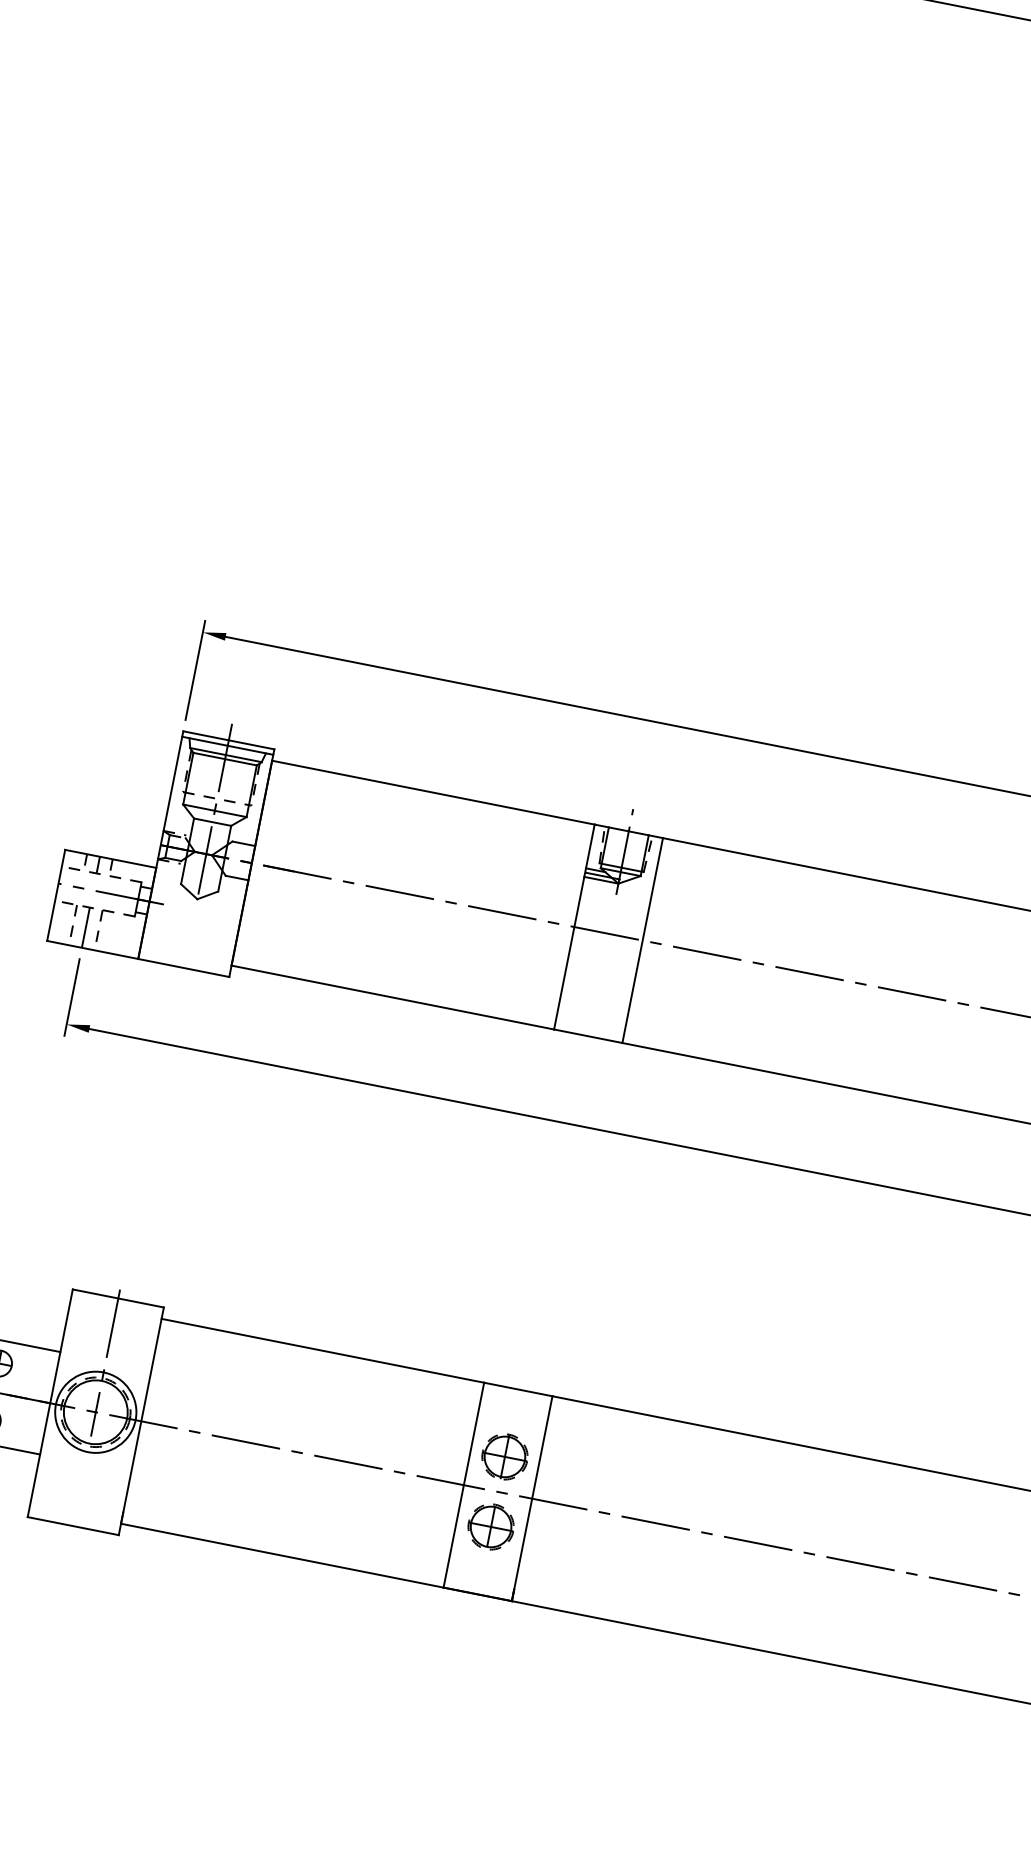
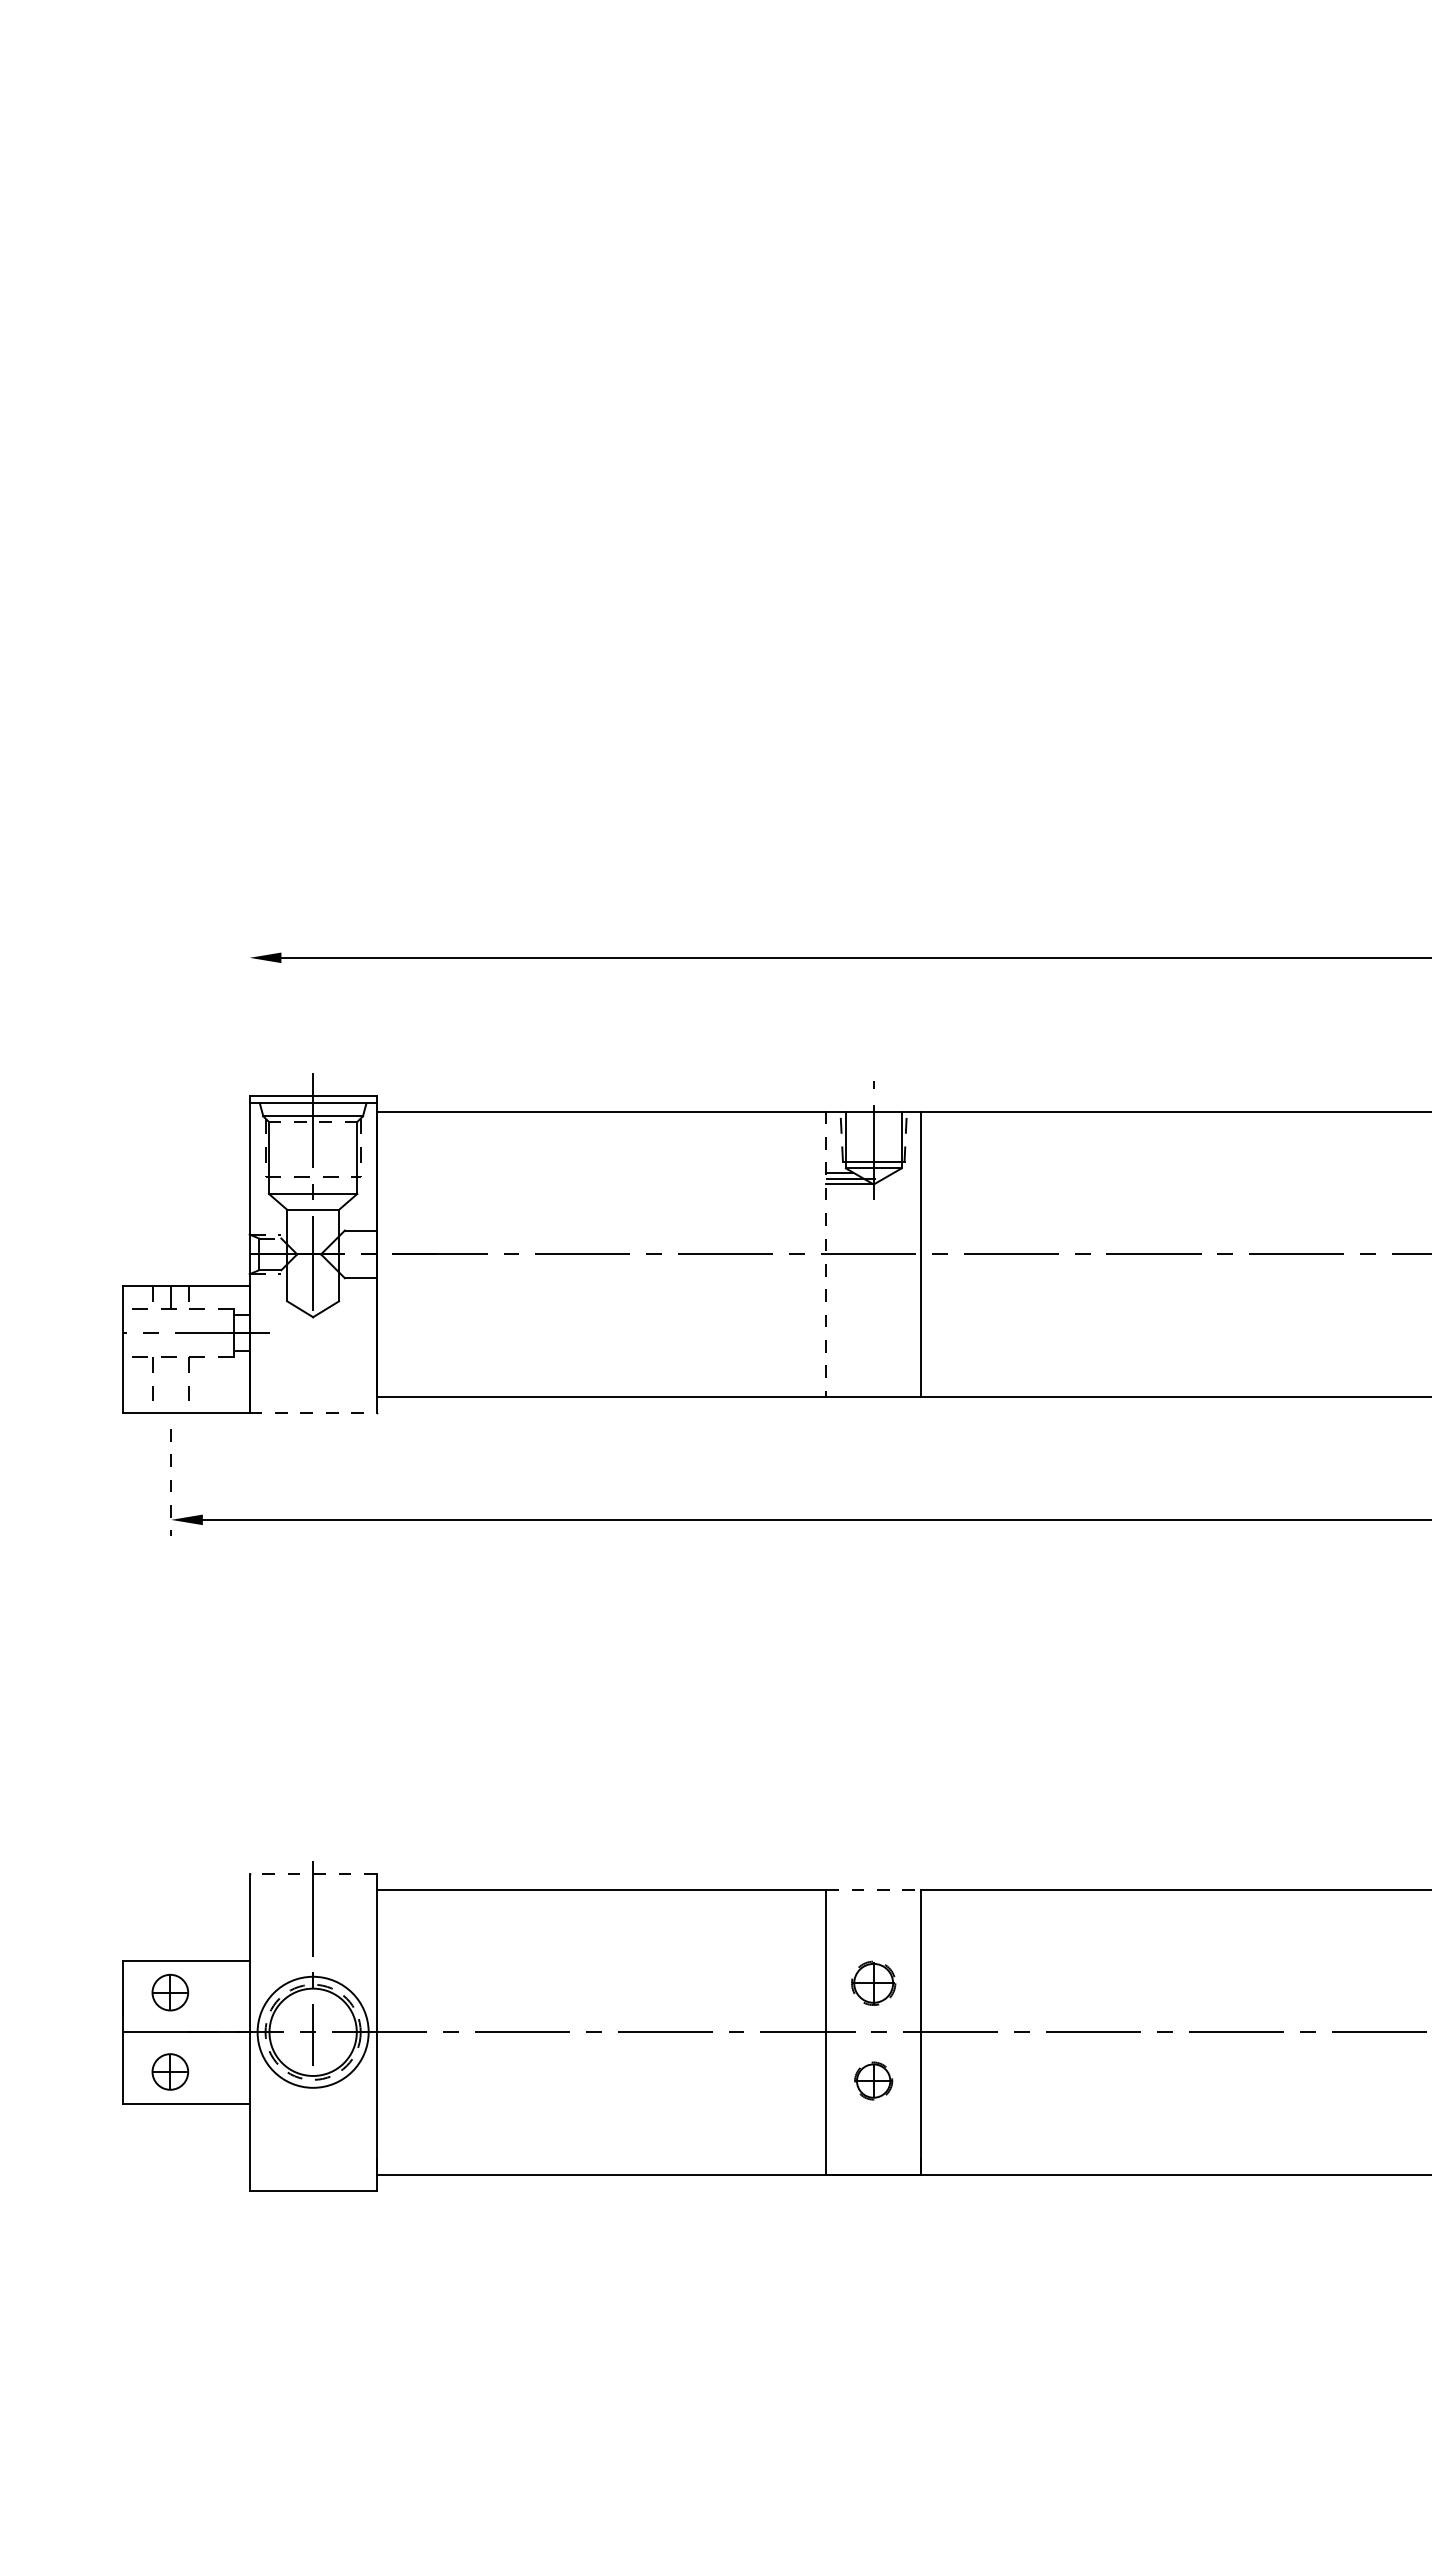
line: (195, 670) -> (249, 1010), removed
line: (224, 758) -> (312, 1121), solid -> dashed
line: (86, 927) -> (171, 1384), removed
line: (574, 927) -> (826, 1254), solid -> dashed
line: (183, 968) -> (313, 1413), solid -> dashed
line: (72, 997) -> (171, 1482), solid -> dashed
line: (117, 1298) -> (312, 1873), solid -> dashed
line: (518, 1389) -> (873, 1889), solid -> dashed
part: (504, 1456) -> (873, 1982), size x0.7
part: (490, 1526) -> (873, 2080), size x0.6

